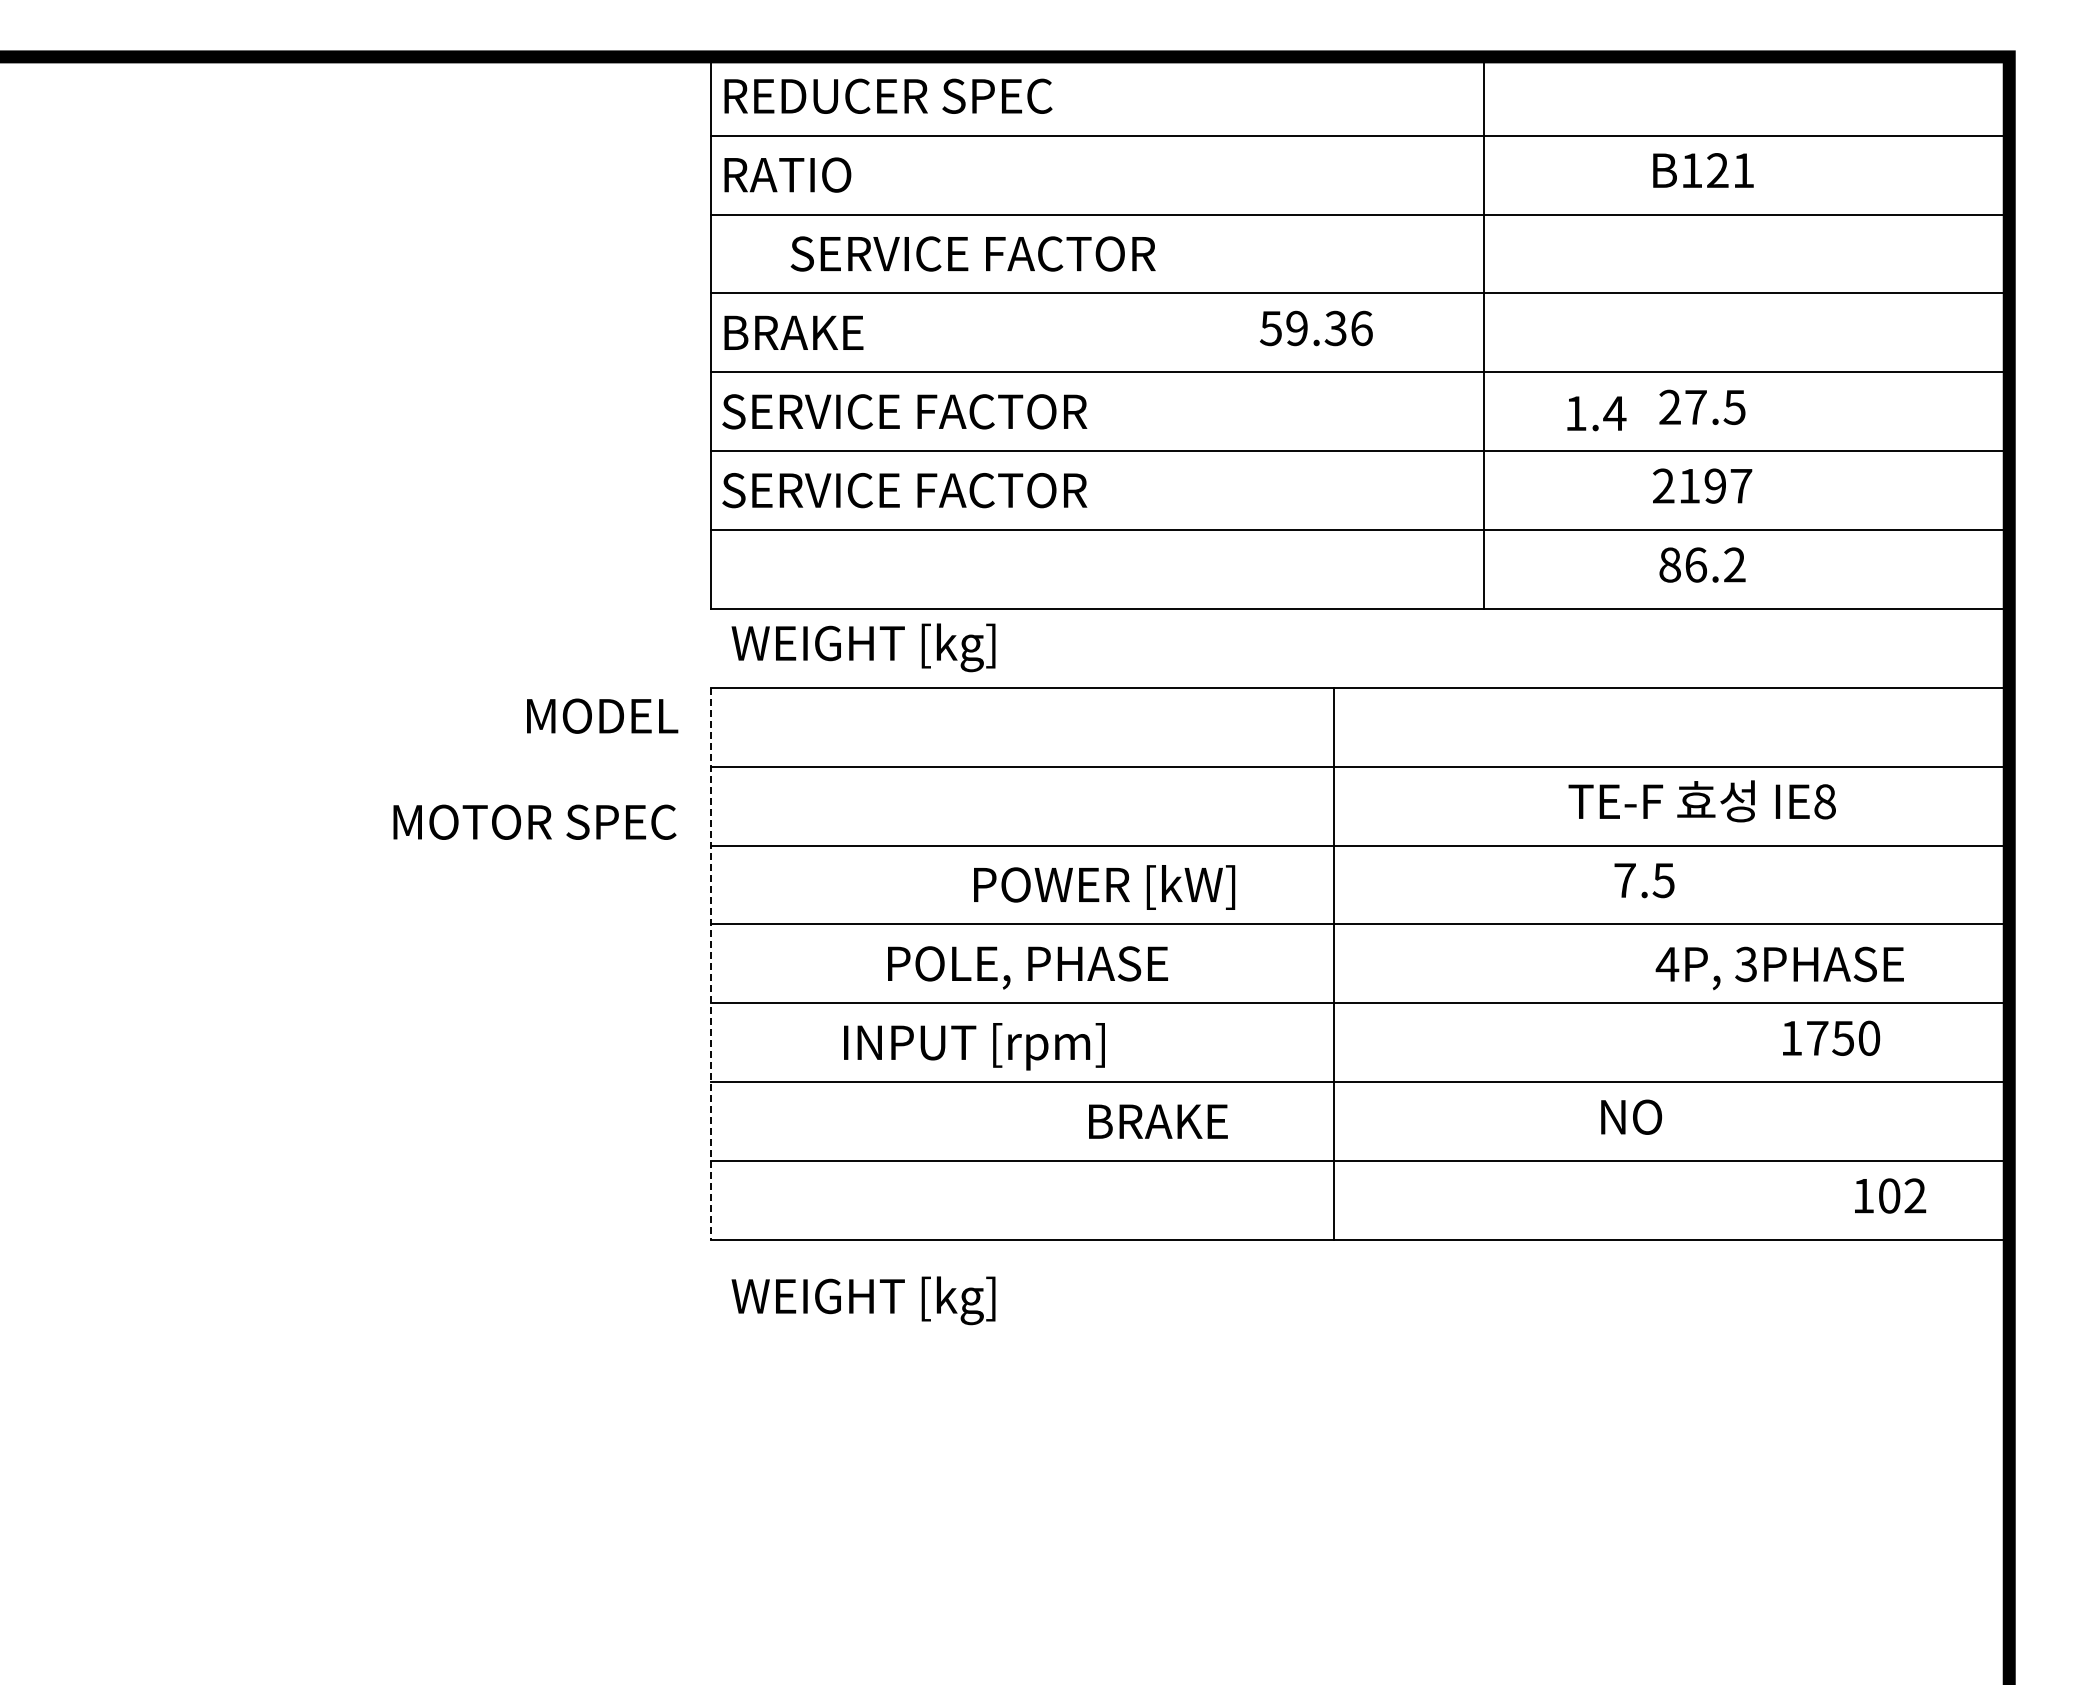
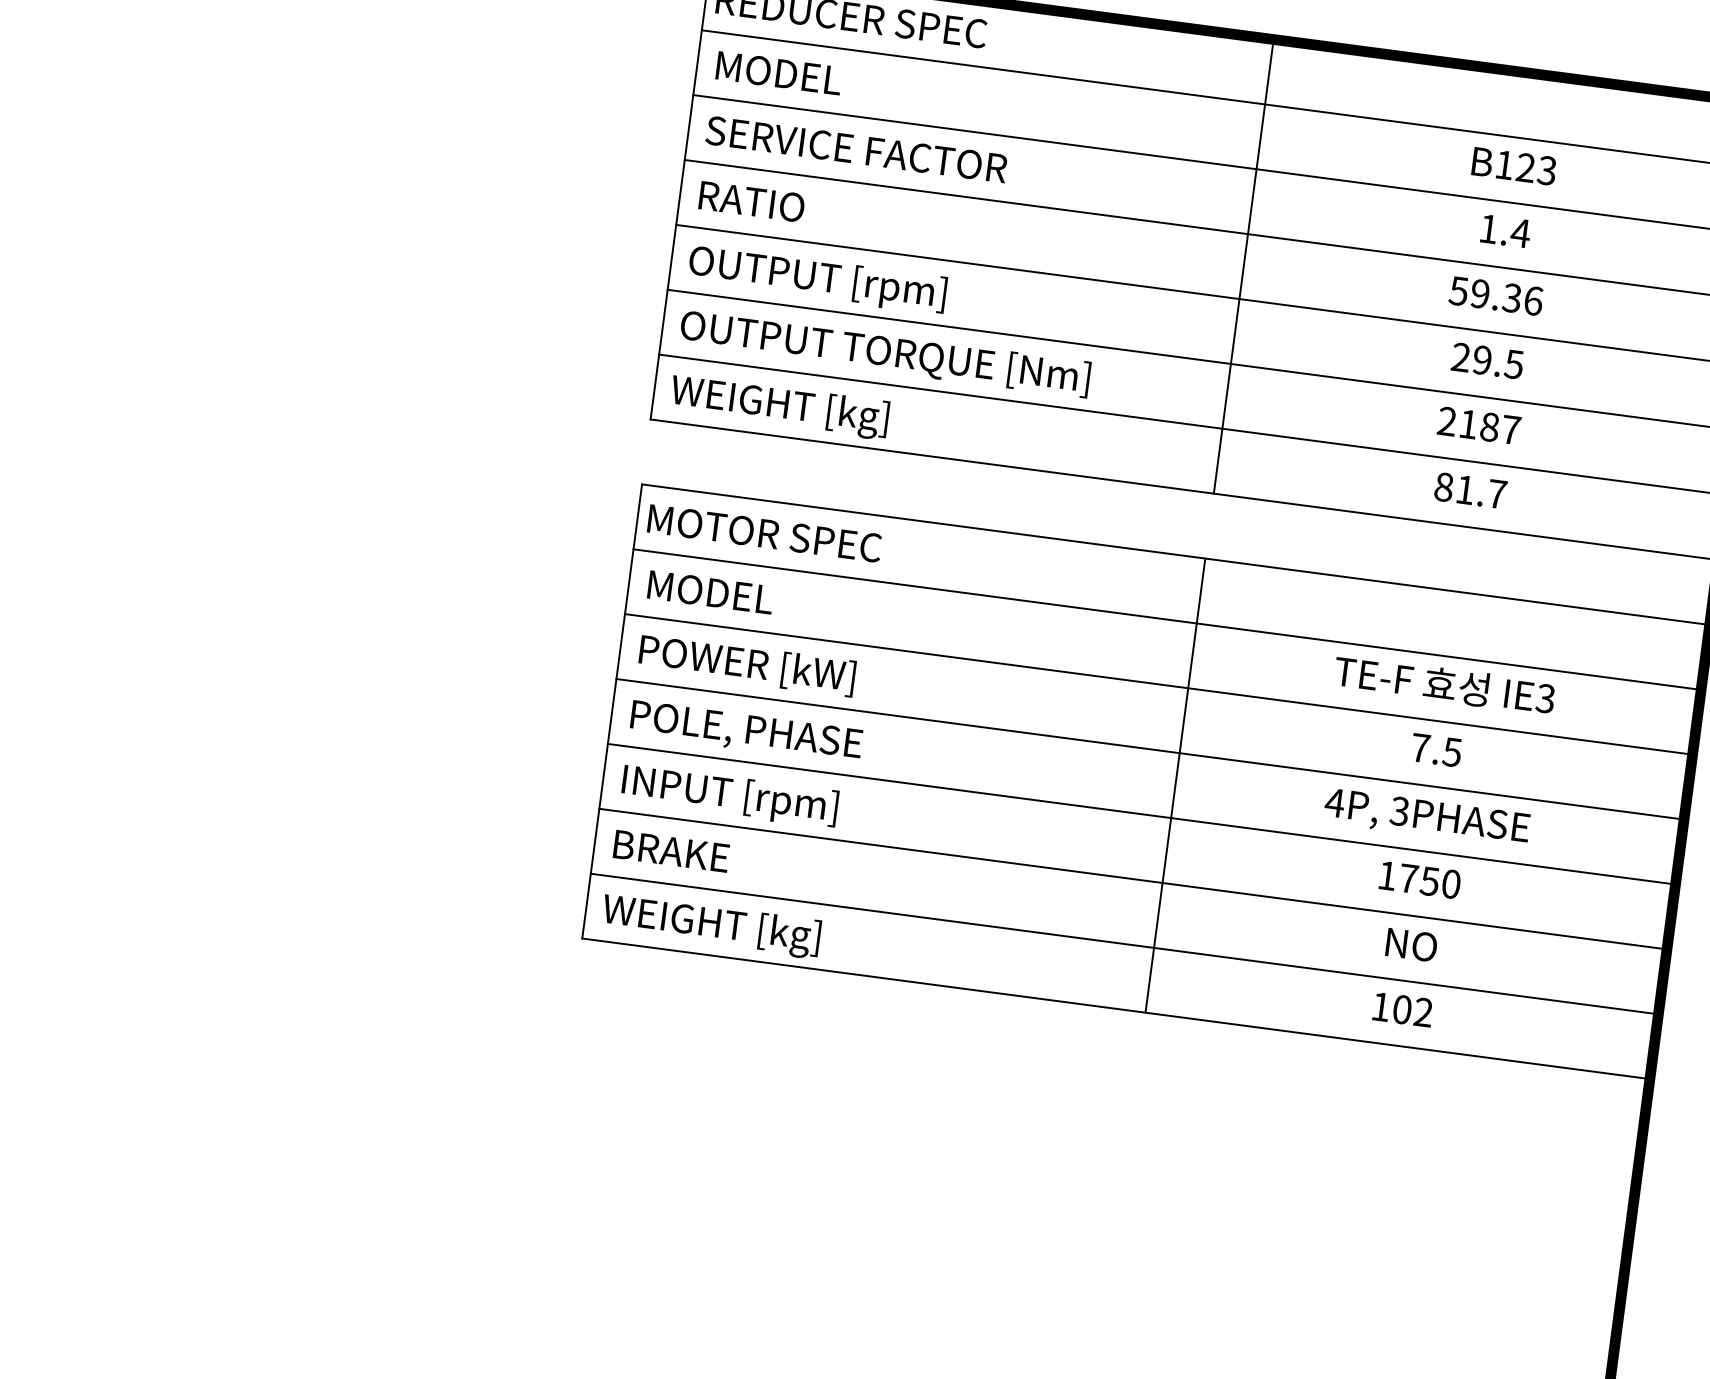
text: (1743, 170) -> (1547, 170), B121 -> B123
text: (805, 174) -> (775, 72), RATIO -> MODEL
text: (972, 253) -> (856, 149), moved
text: (1316, 328) -> (1496, 296), moved
text: (793, 332) -> (748, 200), BRAKE -> RATIO
line: (1484, 332) -> (1244, 266), moved
text: (1695, 407) -> (1481, 360), 27.5 -> 29.5
text: (1596, 413) -> (1505, 231), moved
text: (904, 415) -> (830, 281), SERVICE FACTOR -> OUTPUT [rpm]
text: (1715, 485) -> (1489, 426), 2197 -> 2187
text: (975, 493) -> (880, 353), SERVICE FACTOR -> OUTPUT TORQUE [Nm]
text: (1715, 564) -> (1481, 491), 86.2 -> 81.7
text: (863, 647) -> (779, 406), moved
text: (602, 715) -> (710, 591), moved
text: (1824, 801) -> (1545, 698), IE8 -> IE3
text: (534, 821) -> (764, 532), moved
text: (1644, 880) -> (1436, 750), moved
text: (1104, 887) -> (747, 665), moved
line: (1334, 963) -> (1175, 785), moved
line: (711, 964) -> (612, 711), dashed -> solid
text: (1027, 967) -> (745, 732), moved
text: (1779, 968) -> (1426, 818), moved
text: (1831, 1037) -> (1420, 879), moved
text: (974, 1046) -> (729, 796), moved
text: (1631, 1116) -> (1411, 944), moved
text: (1158, 1121) -> (671, 851), moved
text: (1890, 1195) -> (1403, 1009), moved
text: (863, 1300) -> (711, 925), moved

